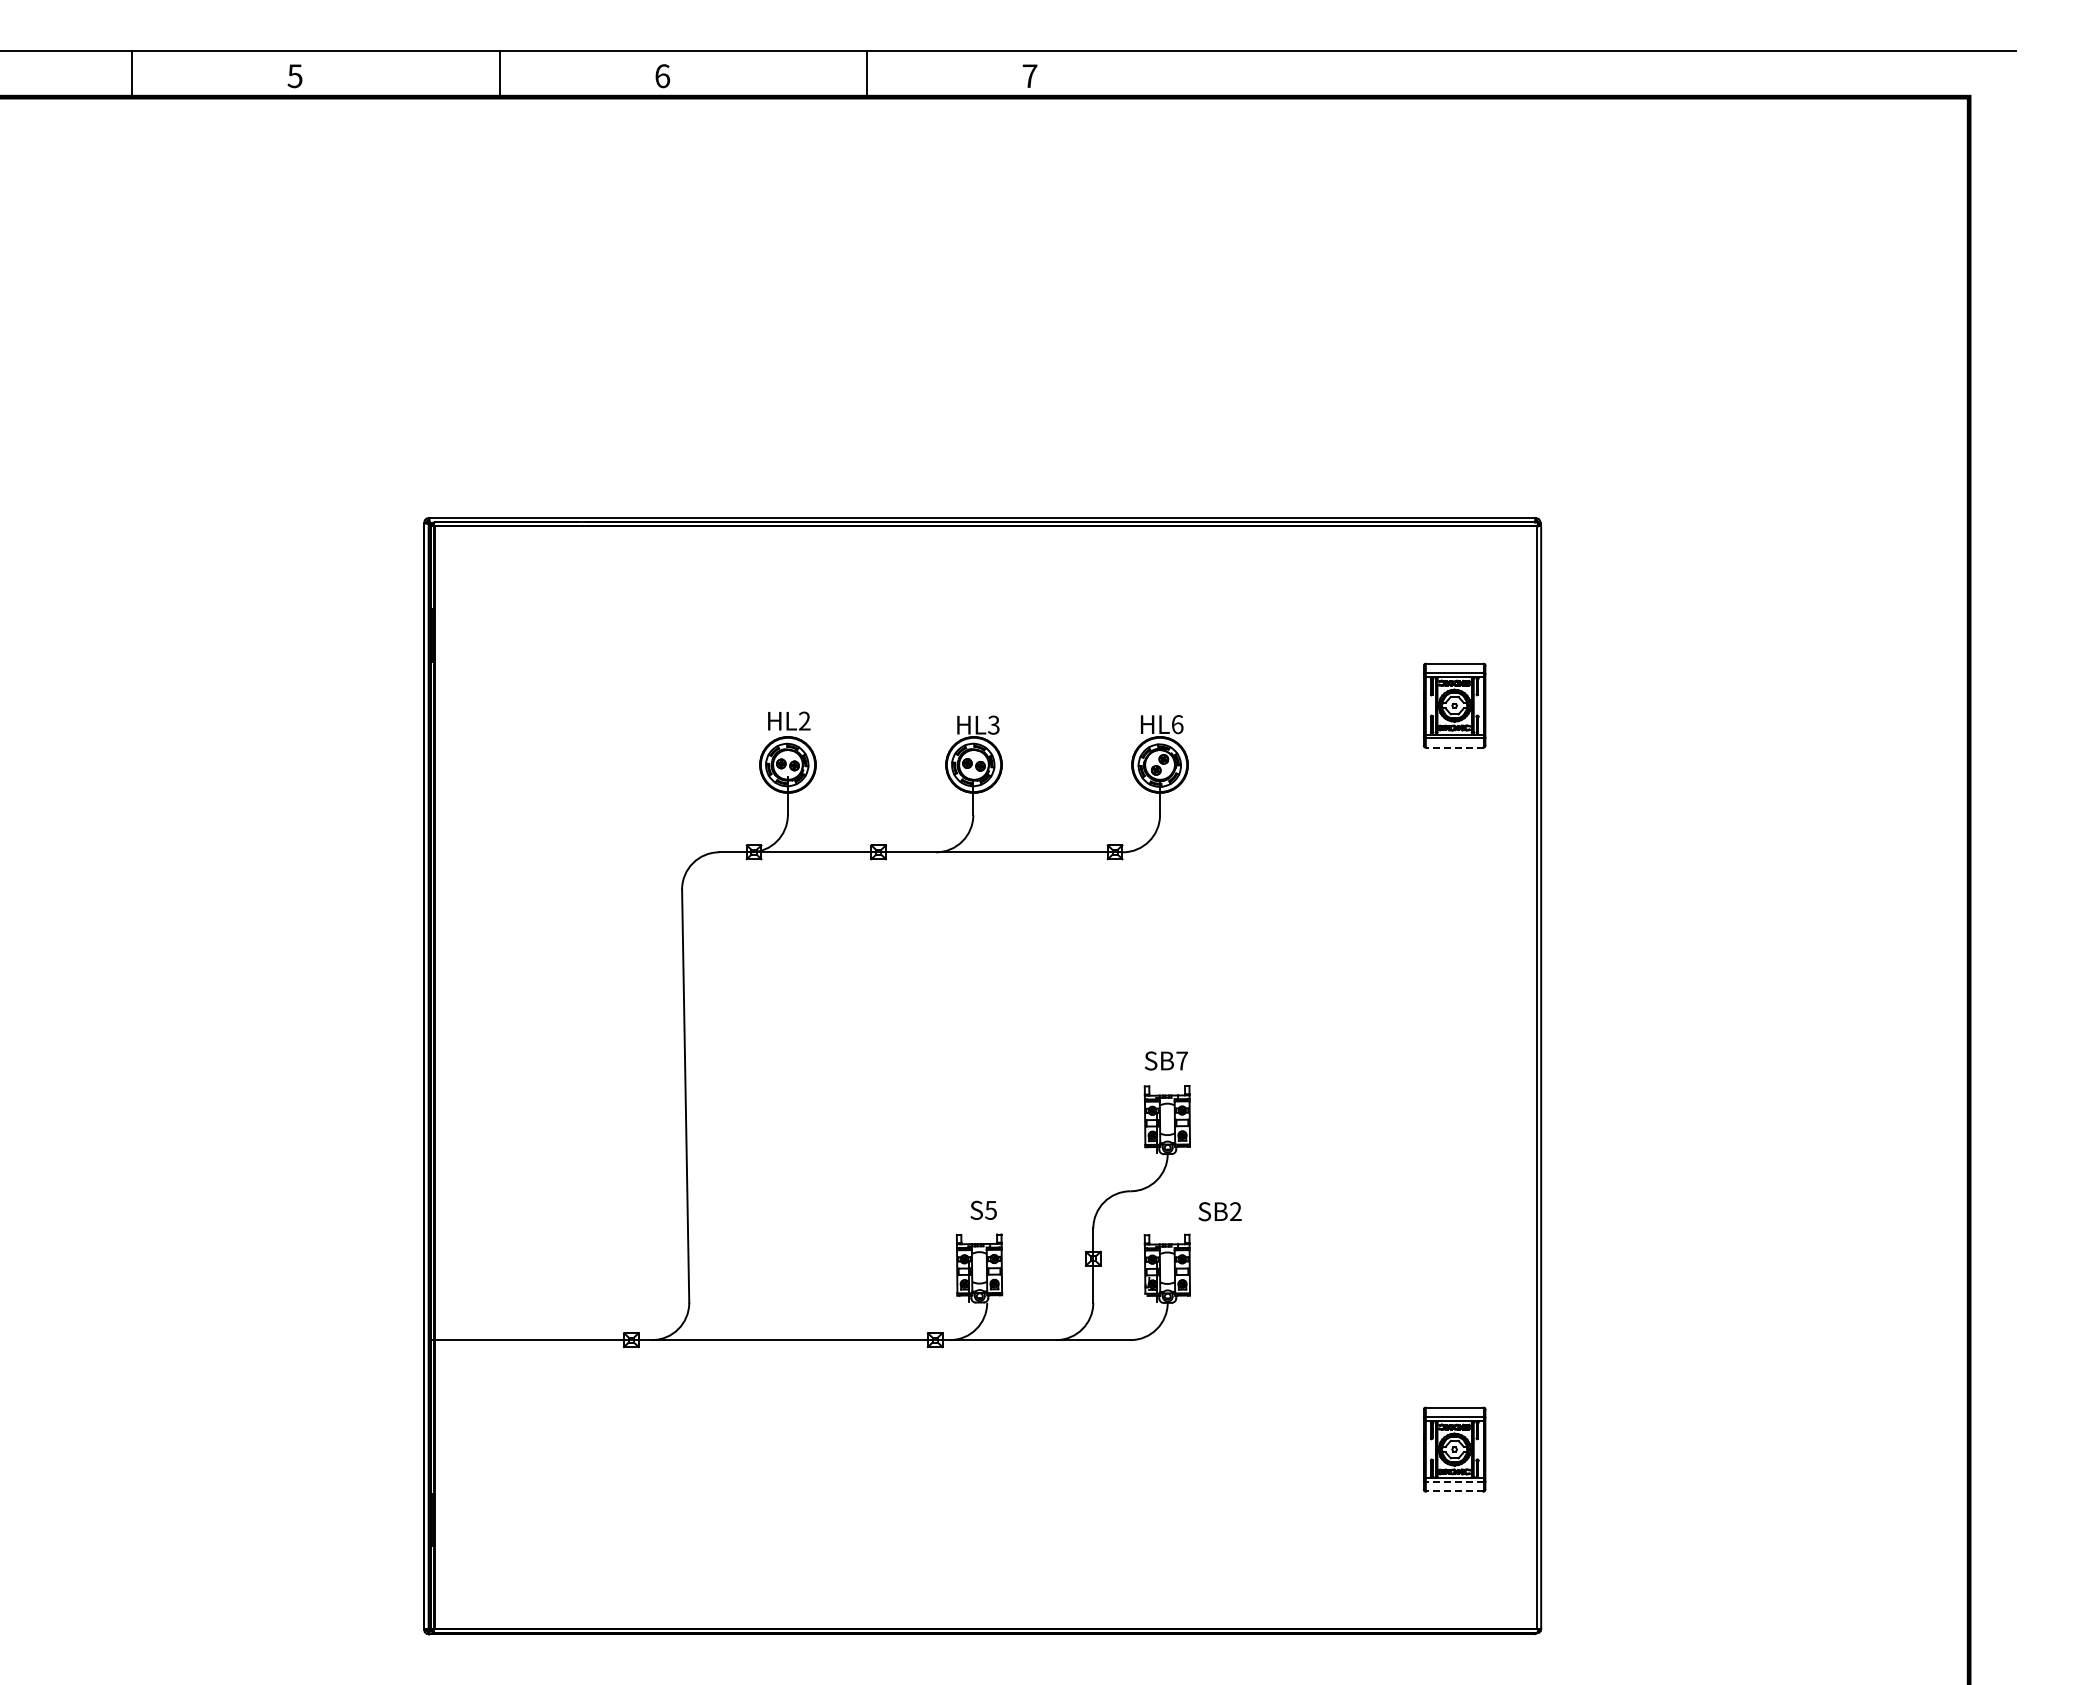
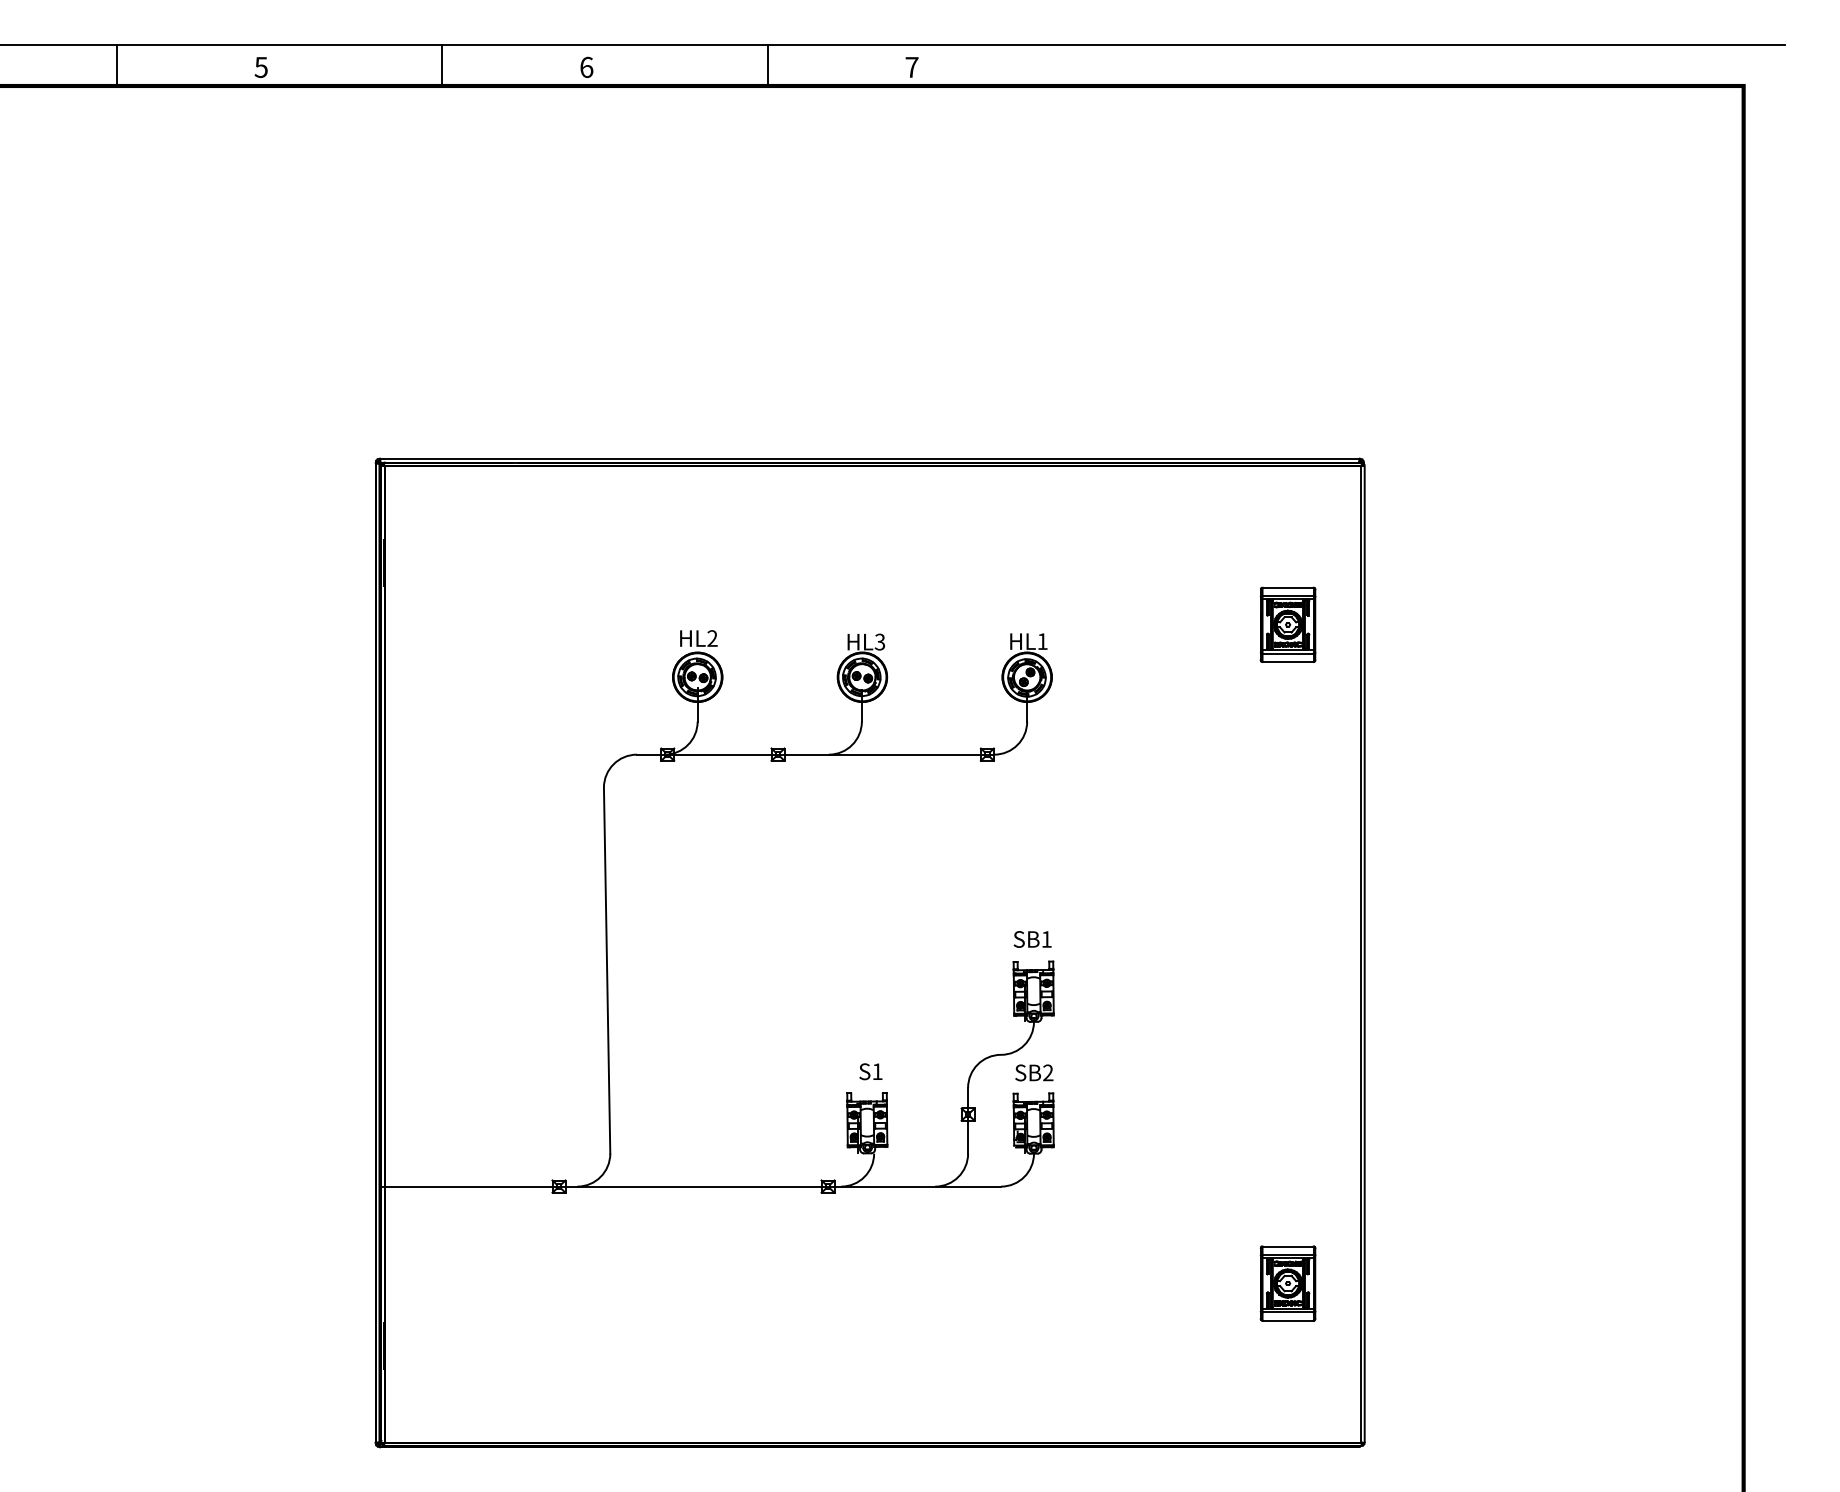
text: (1177, 724) -> (1042, 641), L6 -> L1
line: (1454, 747) -> (1287, 661), dashed -> solid
text: (1182, 1060) -> (1047, 939), SB7 -> SB1
text: (990, 1210) -> (877, 1071), S5 -> S1
text: (1219, 1211) -> (1033, 1072), moved
line: (1454, 1482) -> (1287, 1312), dashed -> solid
line: (1454, 1491) -> (1287, 1320), dashed -> solid

